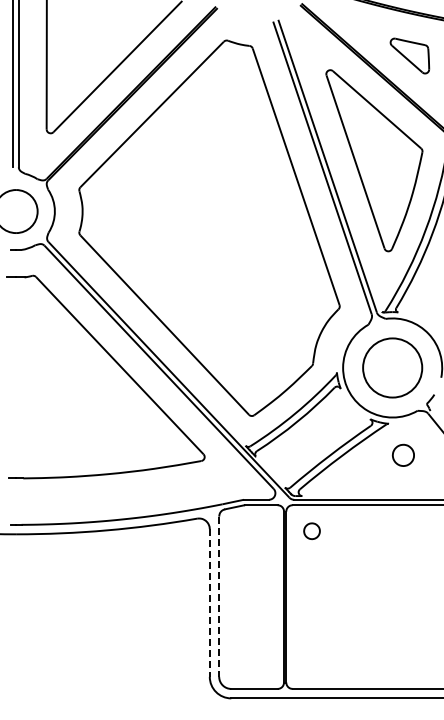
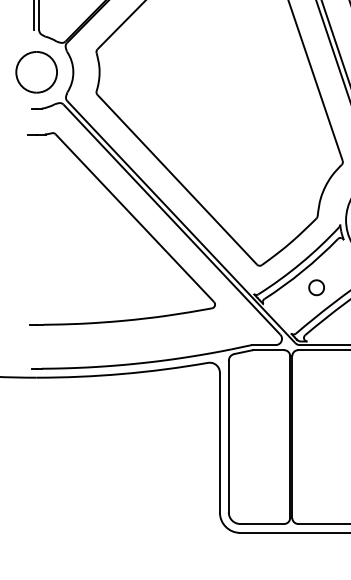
part: (311, 531) -> (316, 287), moved
line: (219, 597) -> (229, 437), dashed -> solid
line: (209, 603) -> (219, 443), dashed -> solid

